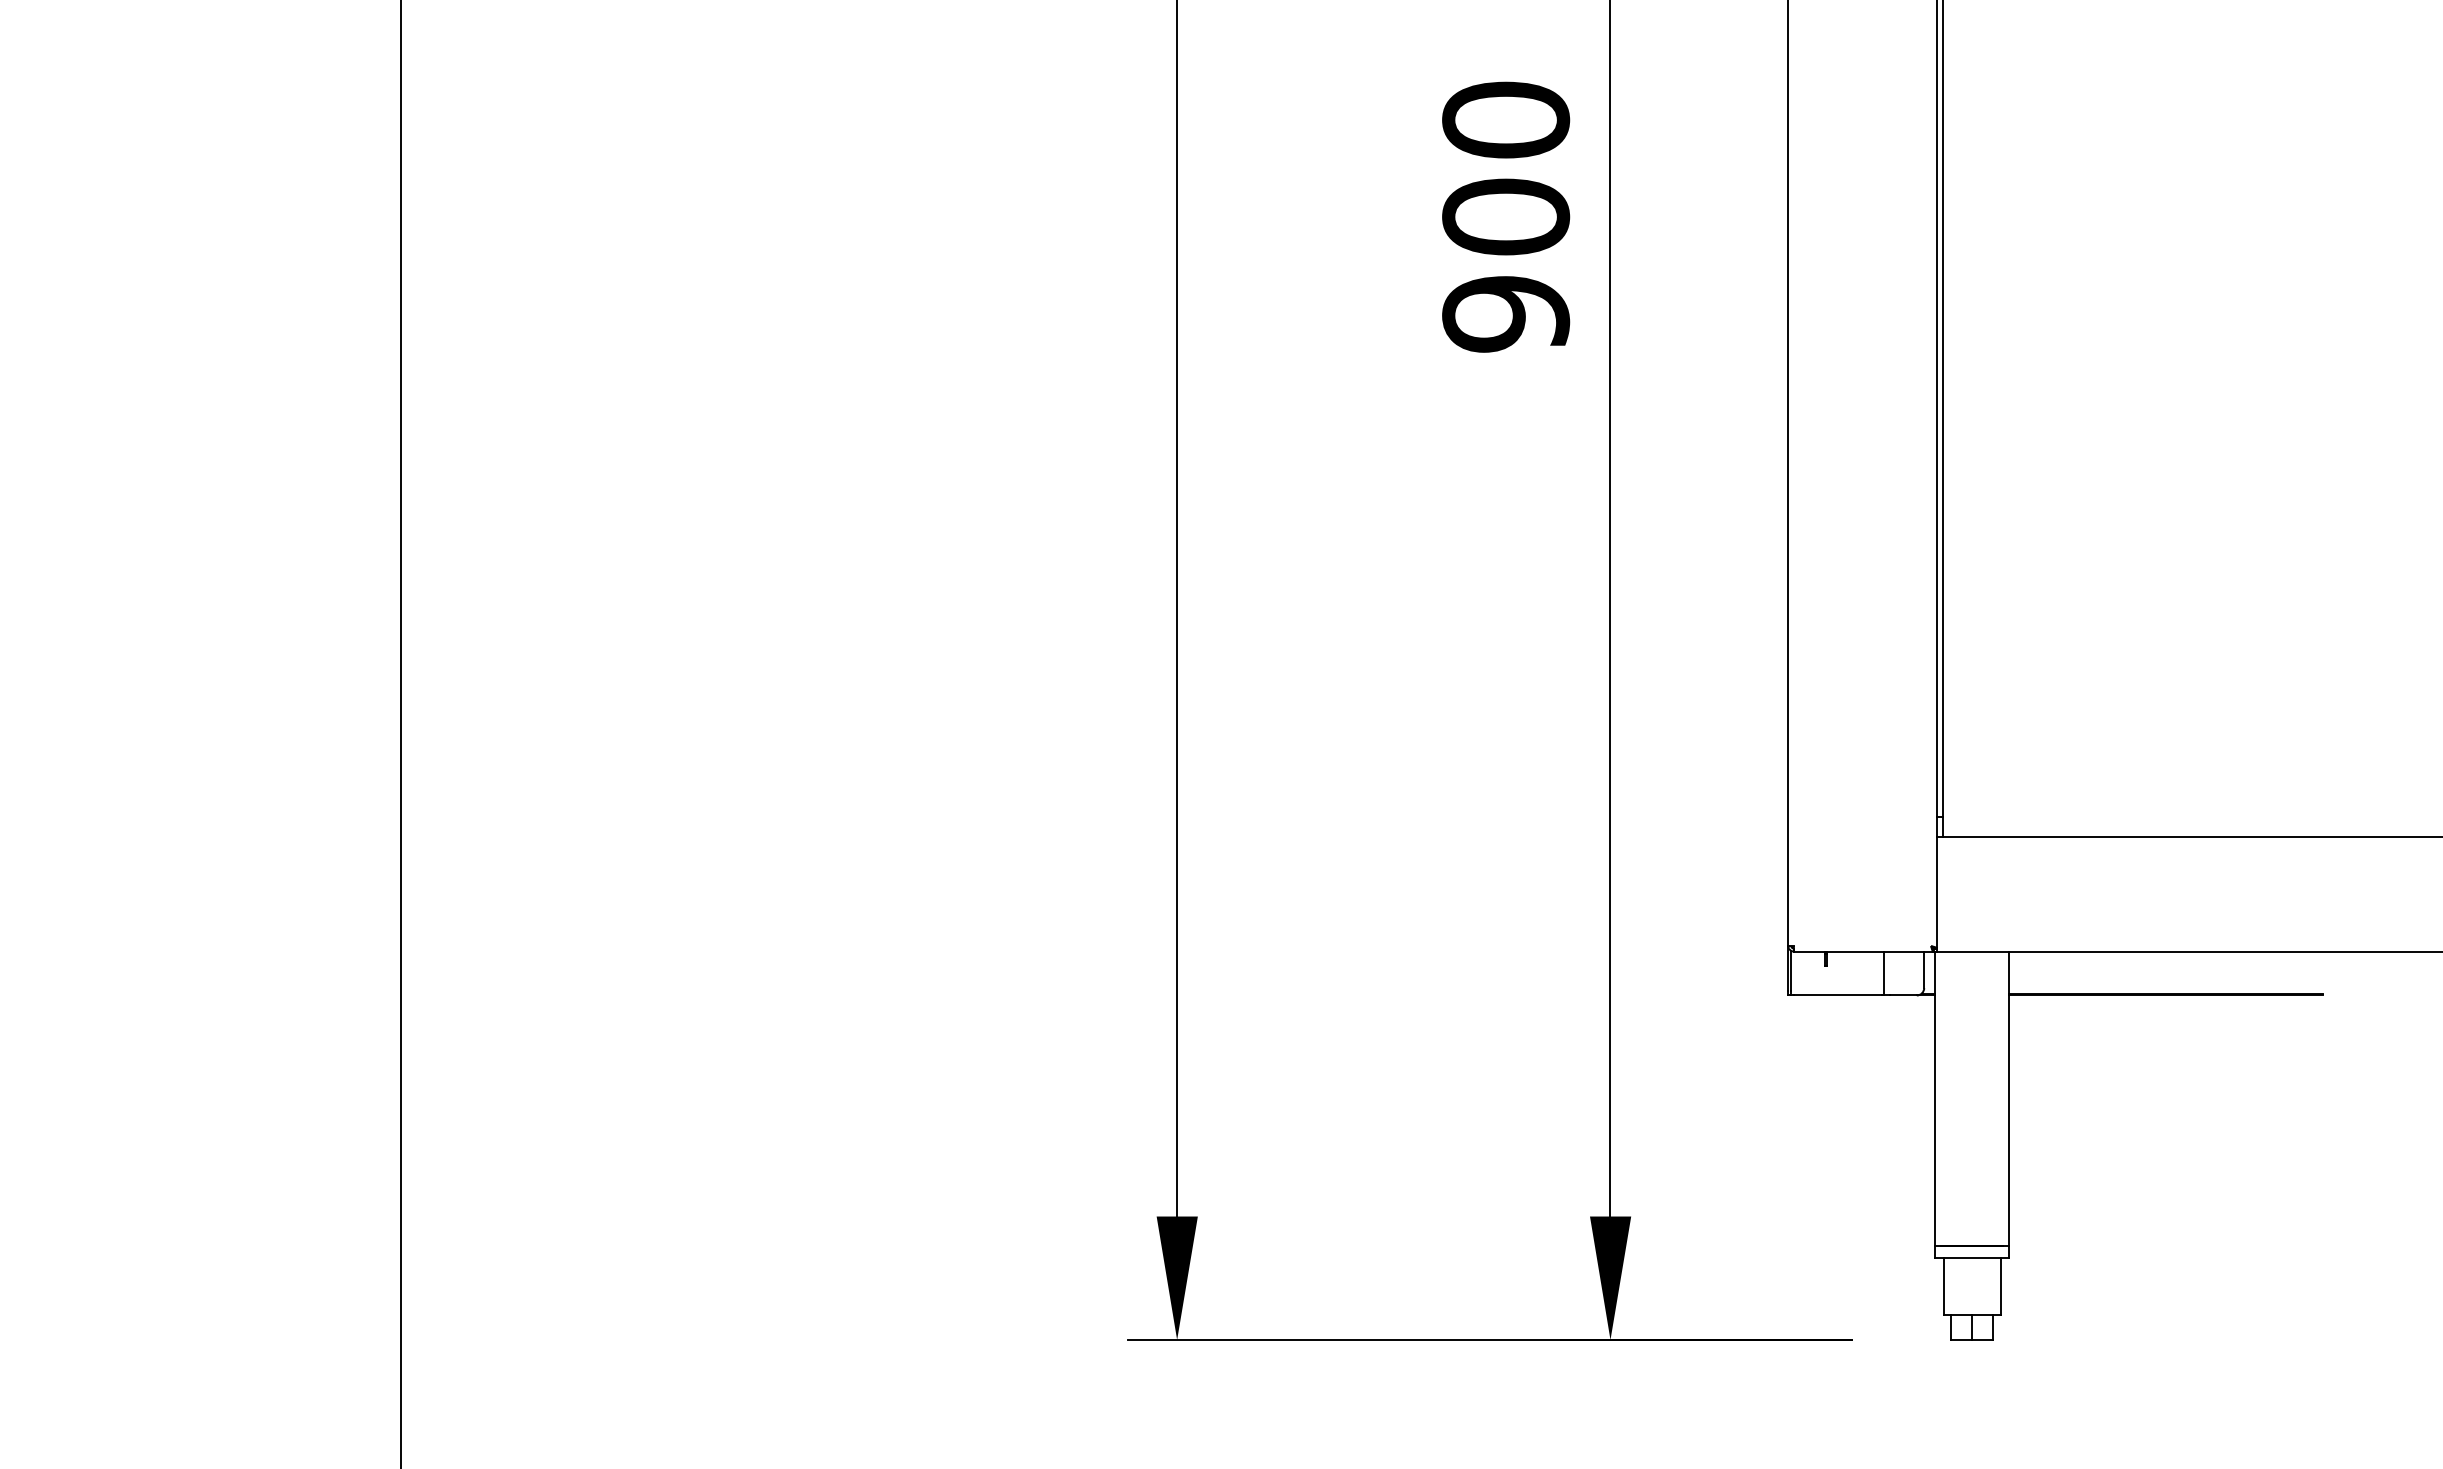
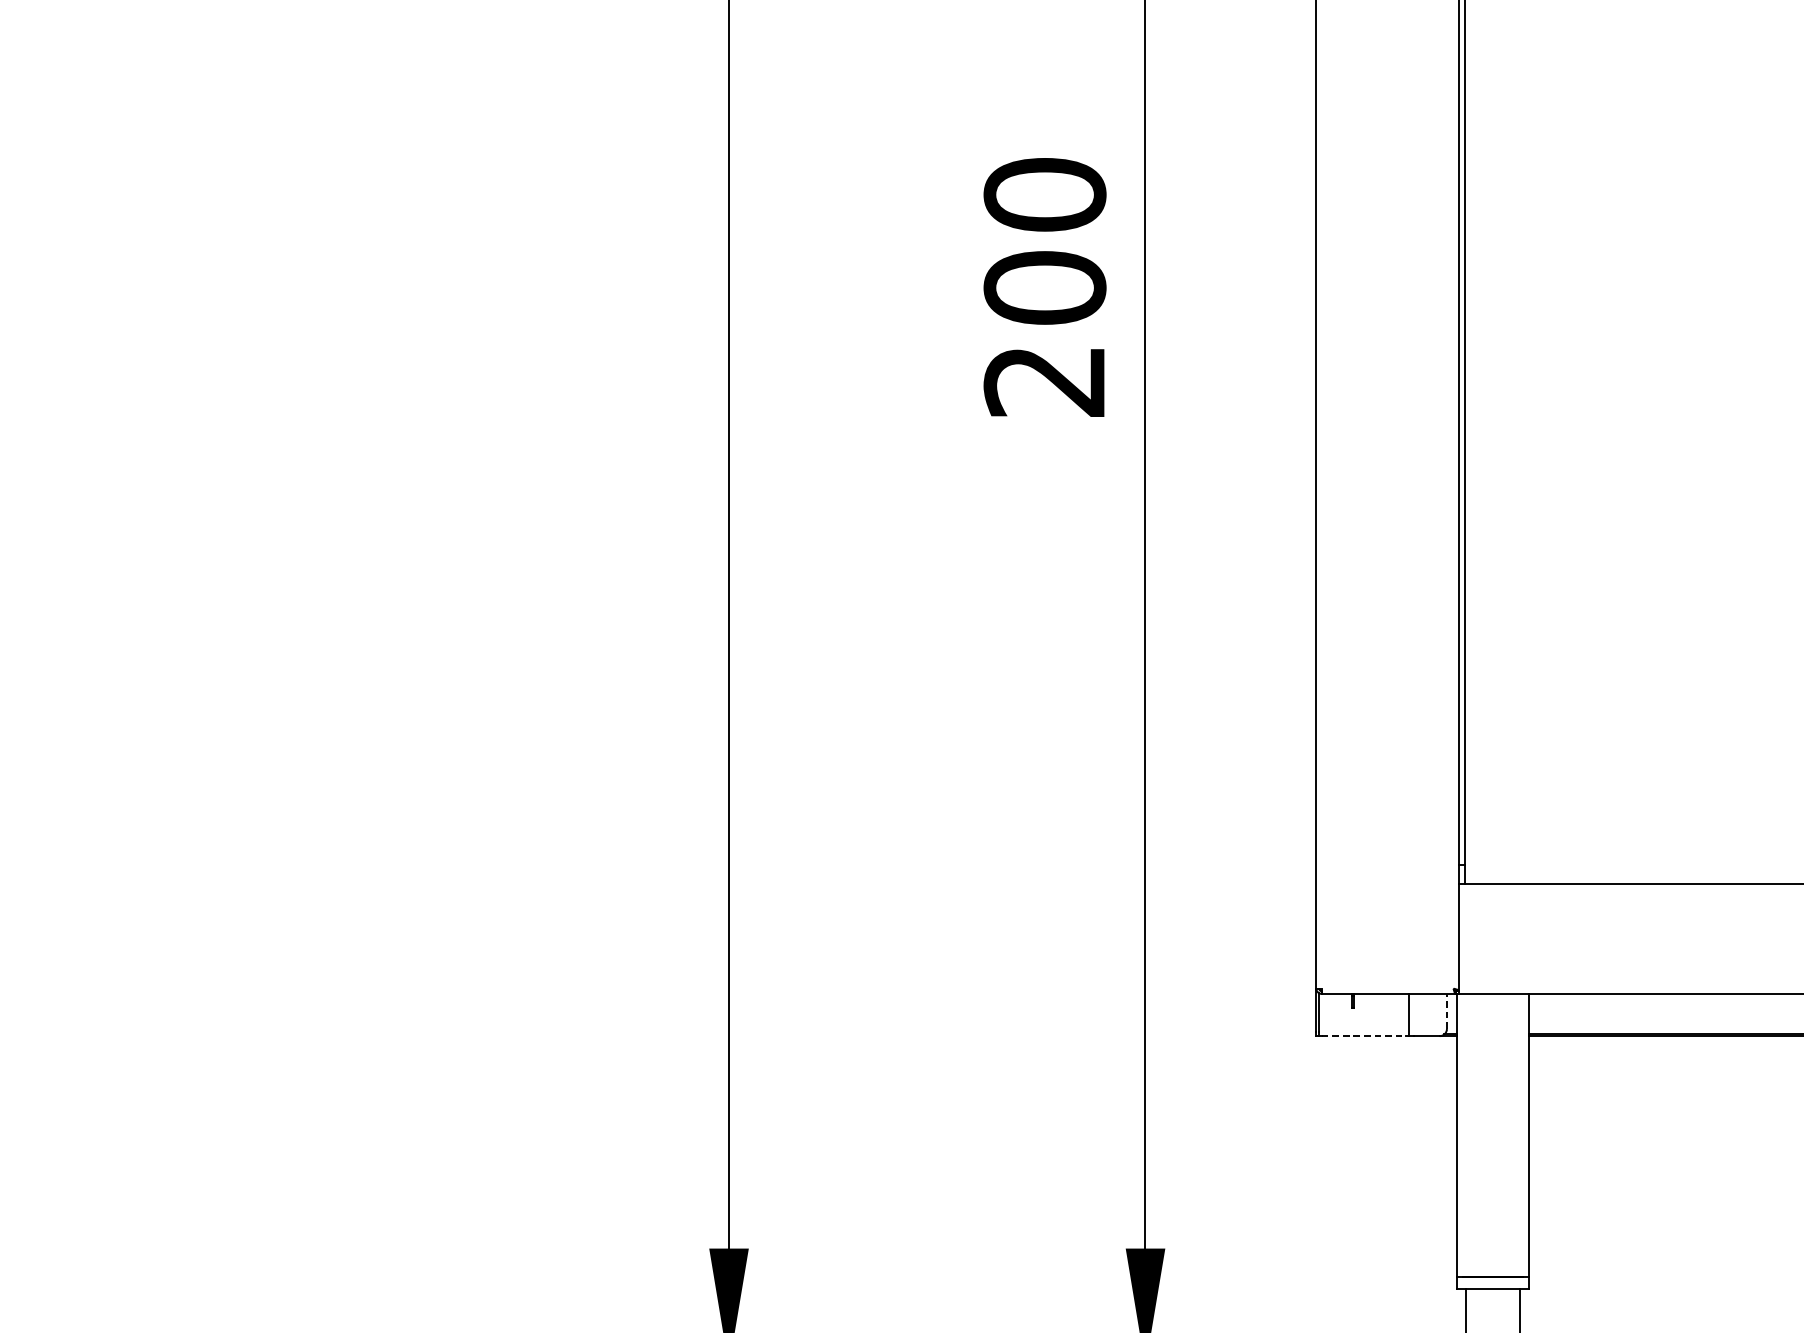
text: (1506, 314) -> (1045, 381), 900 -> 200
line: (1924, 969) -> (1447, 1011), solid -> dashed
line: (1837, 995) -> (1363, 1036), solid -> dashed

